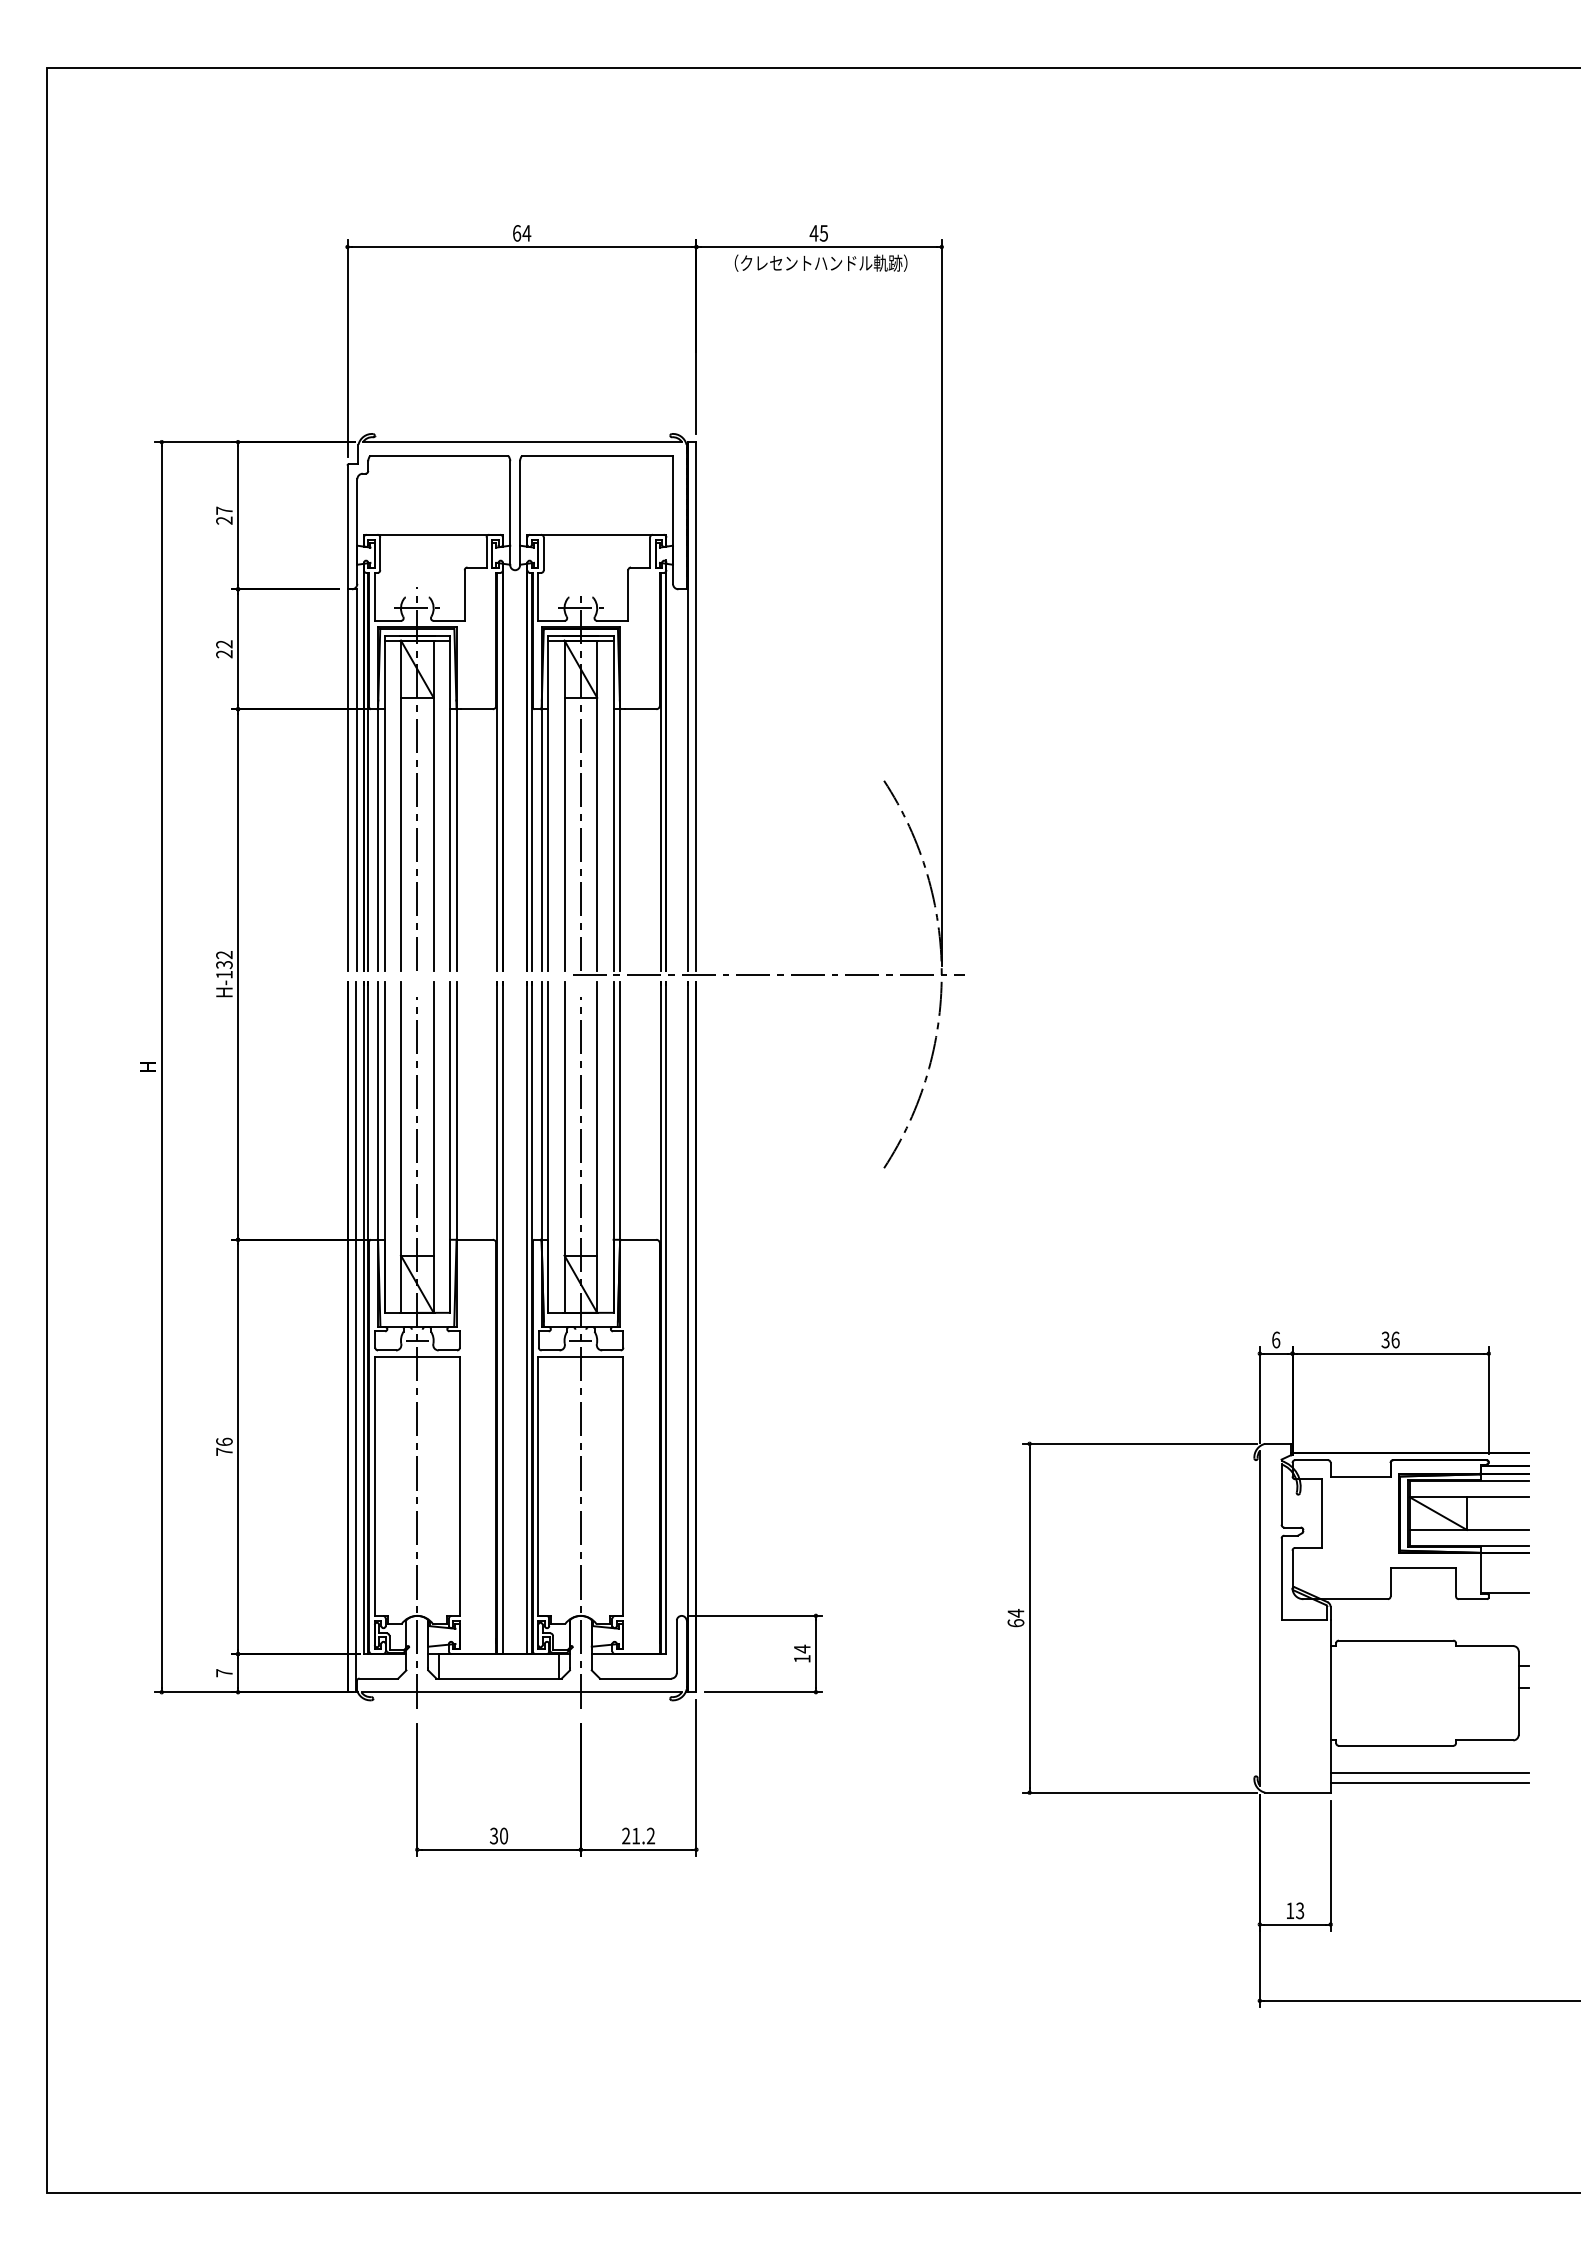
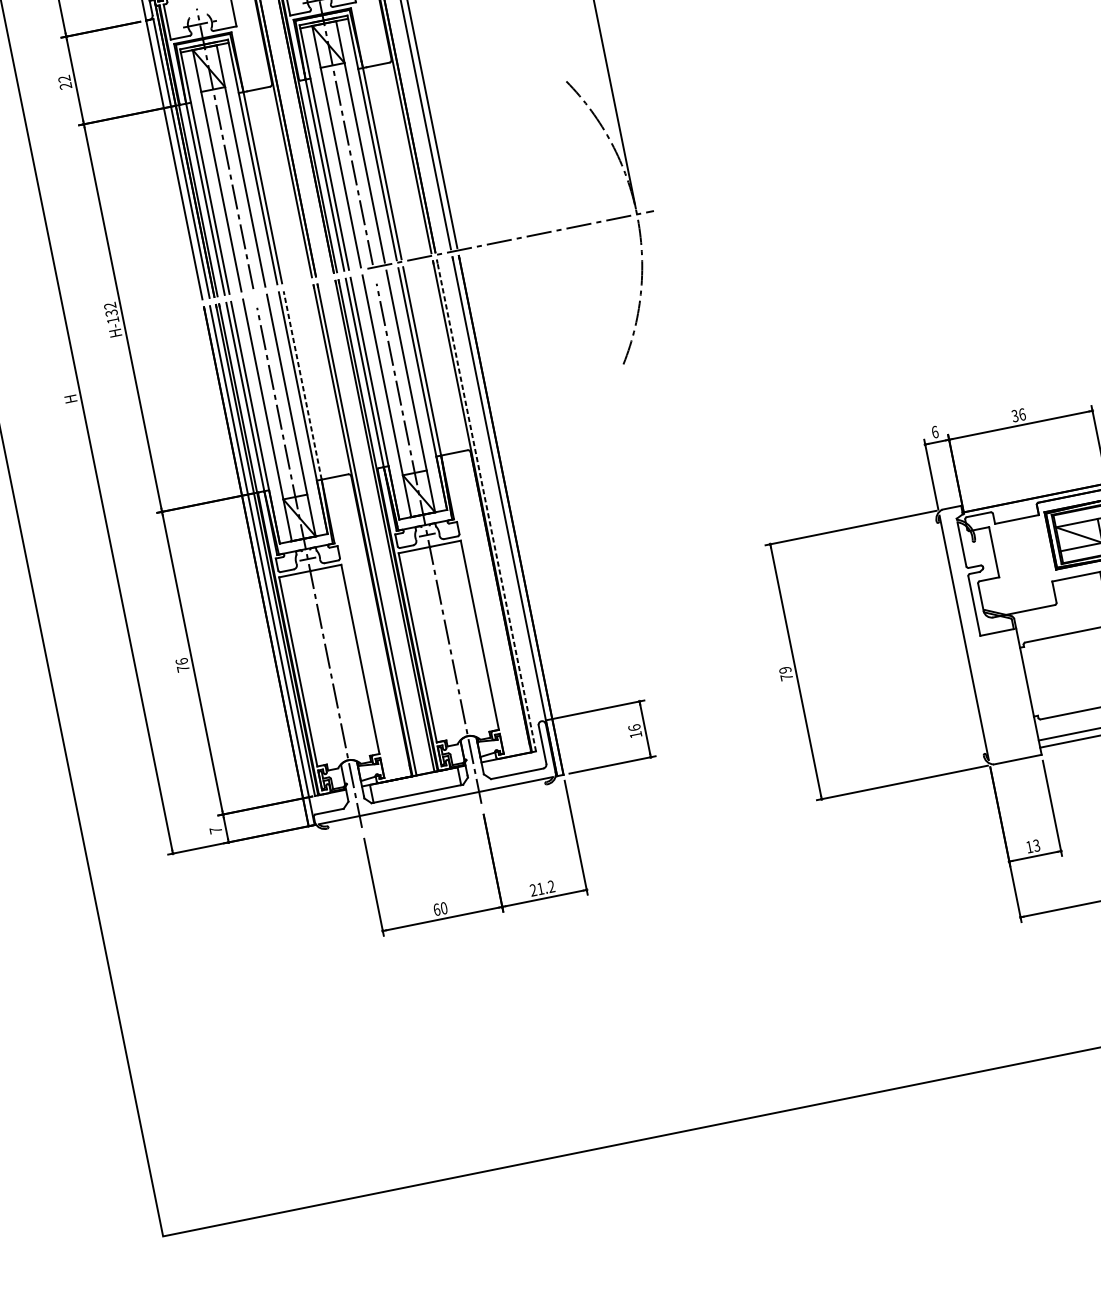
line: (456, 1110) -> (302, 385), solid -> dashed
line: (666, 1317) -> (486, 505), solid -> dashed
text: (1015, 1618) -> (785, 674), 64 -> 79
text: (801, 1648) -> (633, 727), 14 -> 16
text: (493, 1835) -> (436, 909), 30 -> 60

